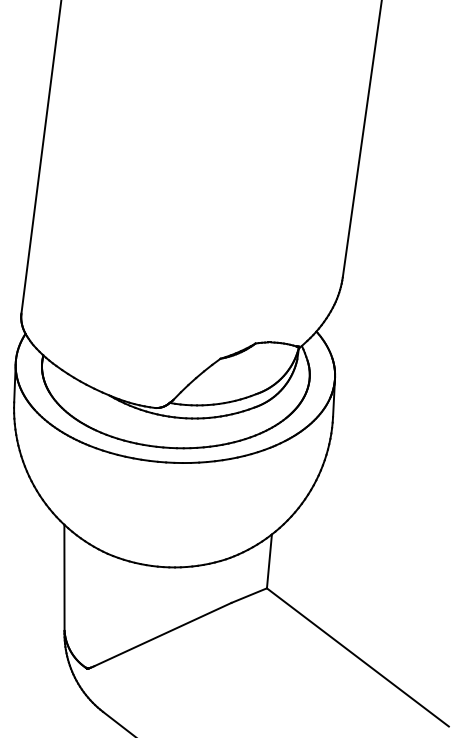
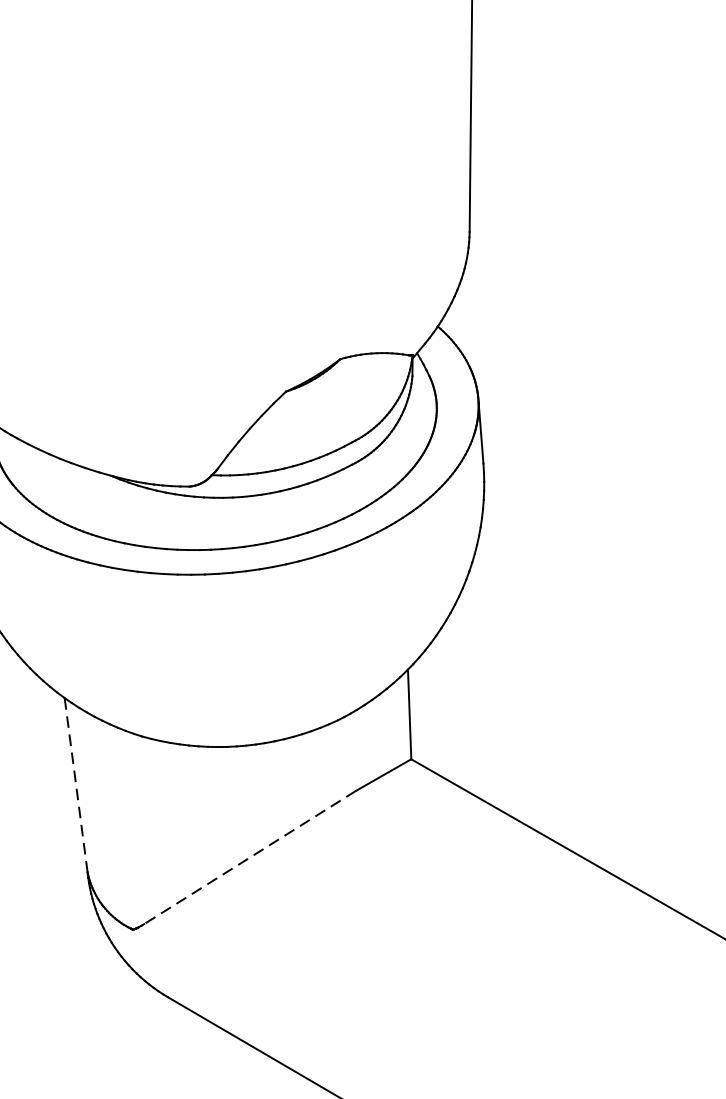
line: (64, 577) -> (76, 784), solid -> dashed
line: (162, 634) -> (249, 857), solid -> dashed

